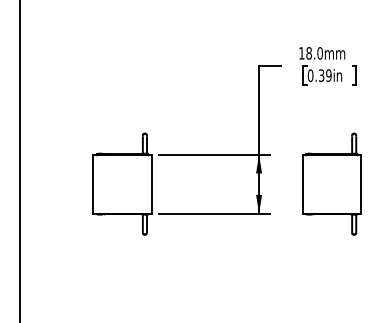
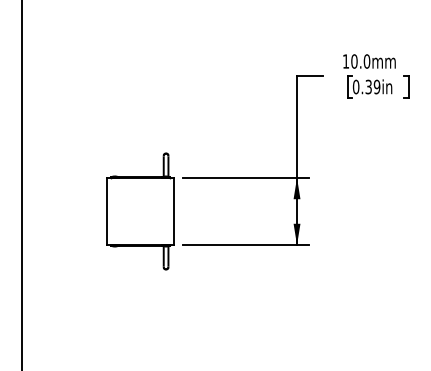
text: (309, 53) -> (354, 61), 18.0mm -> 10.0mm
part: (331, 184) -> (380, 211), removed

